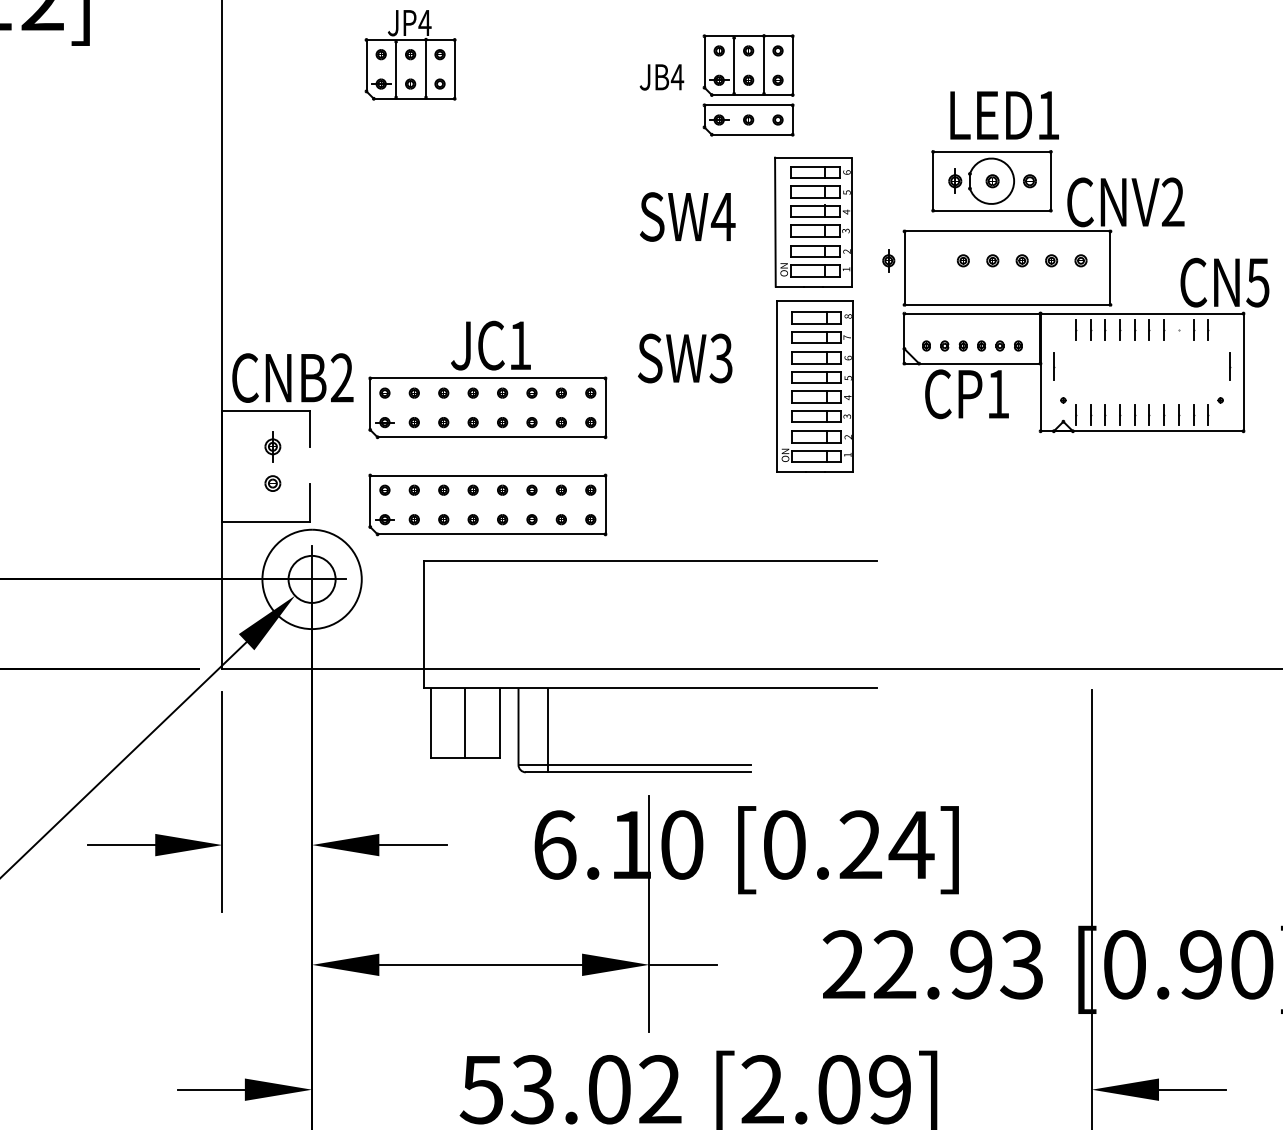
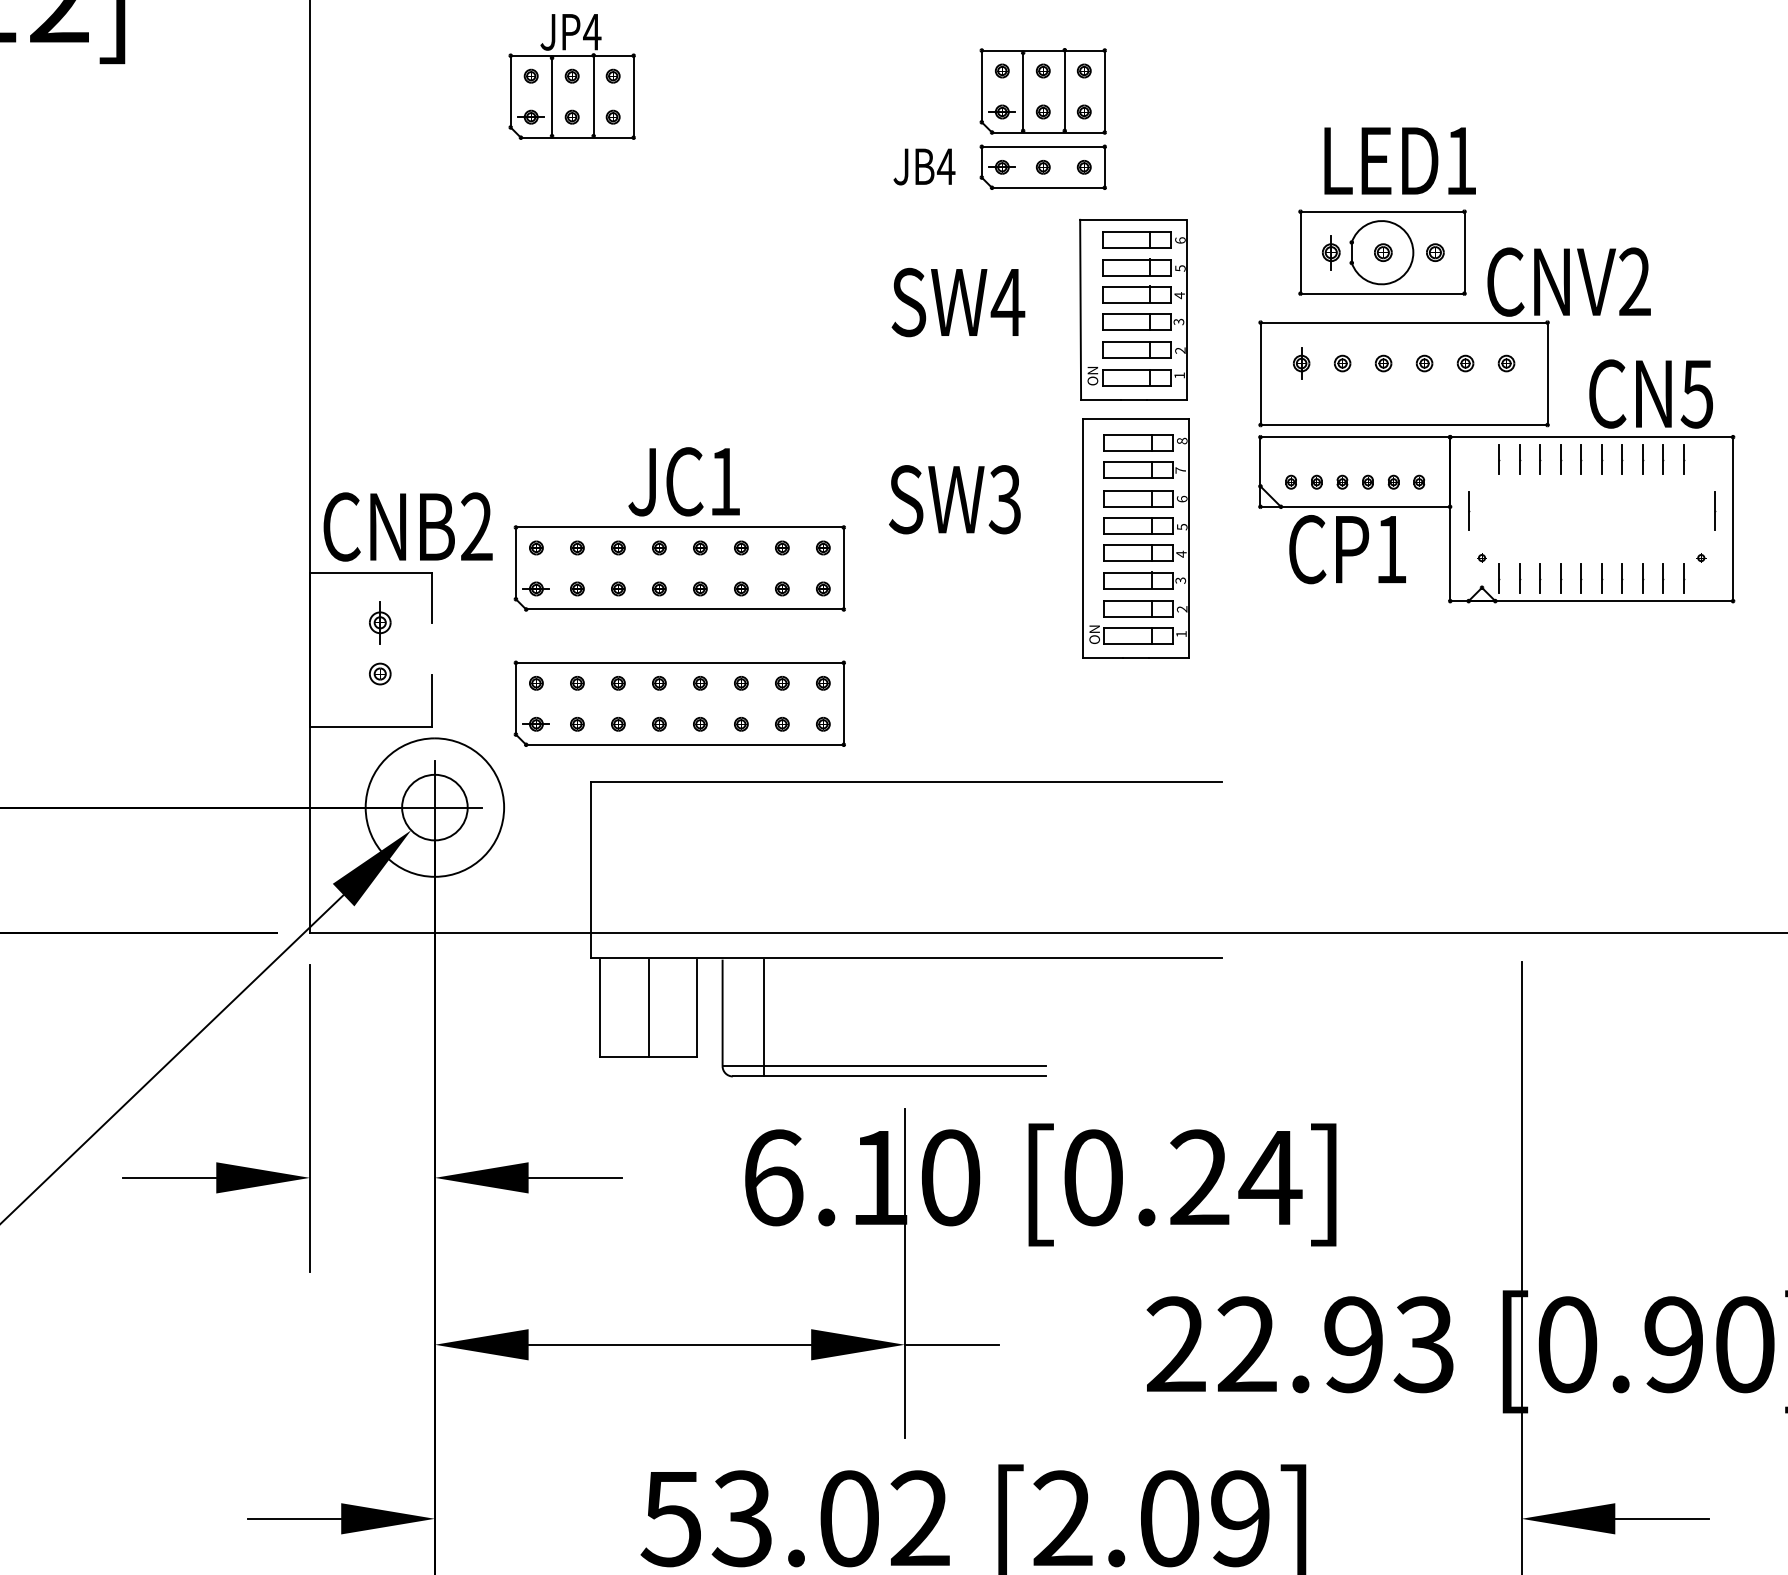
text: (661, 77) -> (924, 166), moved
part: (888, 260) -> (1301, 363), moved
text: (1224, 282) -> (1650, 393), moved
line: (1178, 329) -> (1642, 459), added

